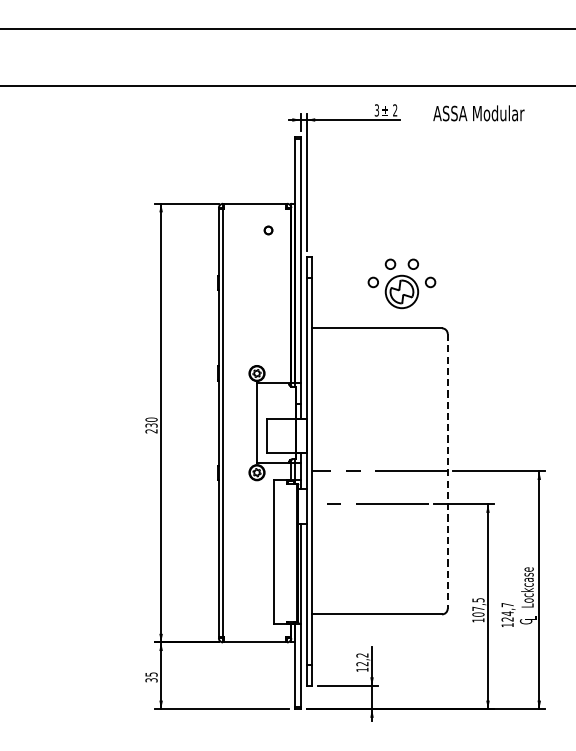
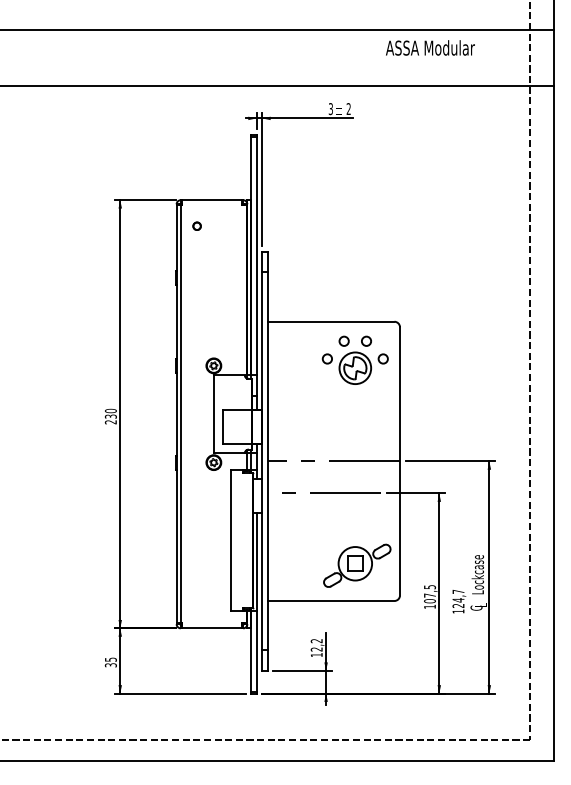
text: (478, 112) -> (430, 47), moved
part: (267, 229) -> (196, 225), moved
part: (401, 282) -> (354, 359), moved
line: (448, 471) -> (400, 461), dashed -> solid
part: (404, 578) -> (357, 565), added

